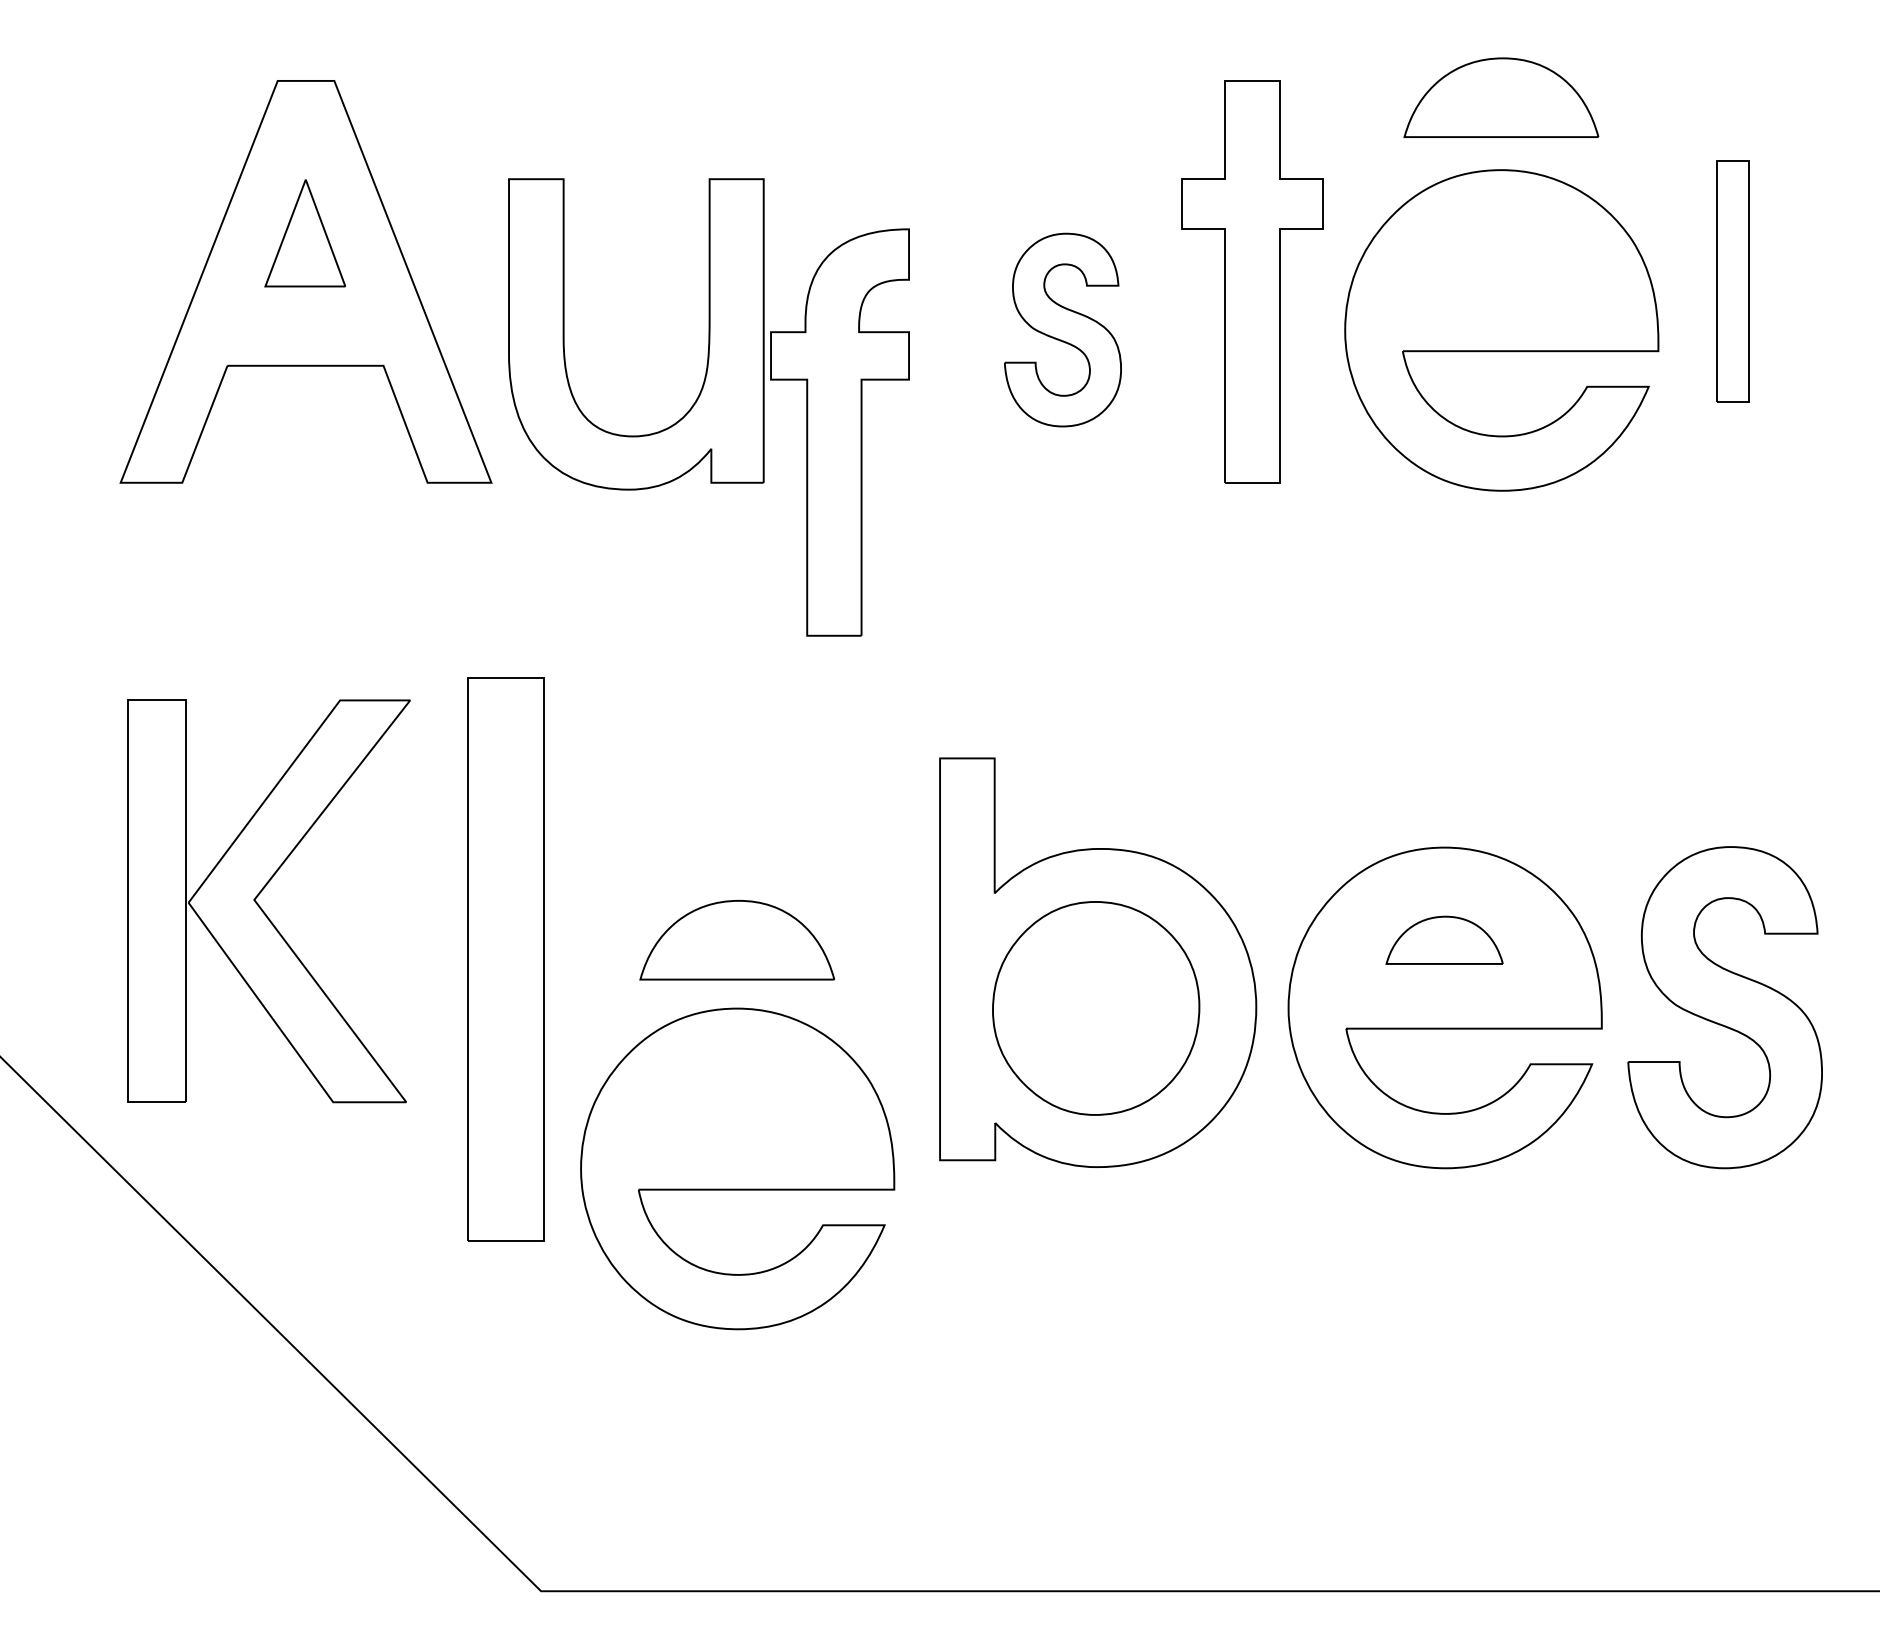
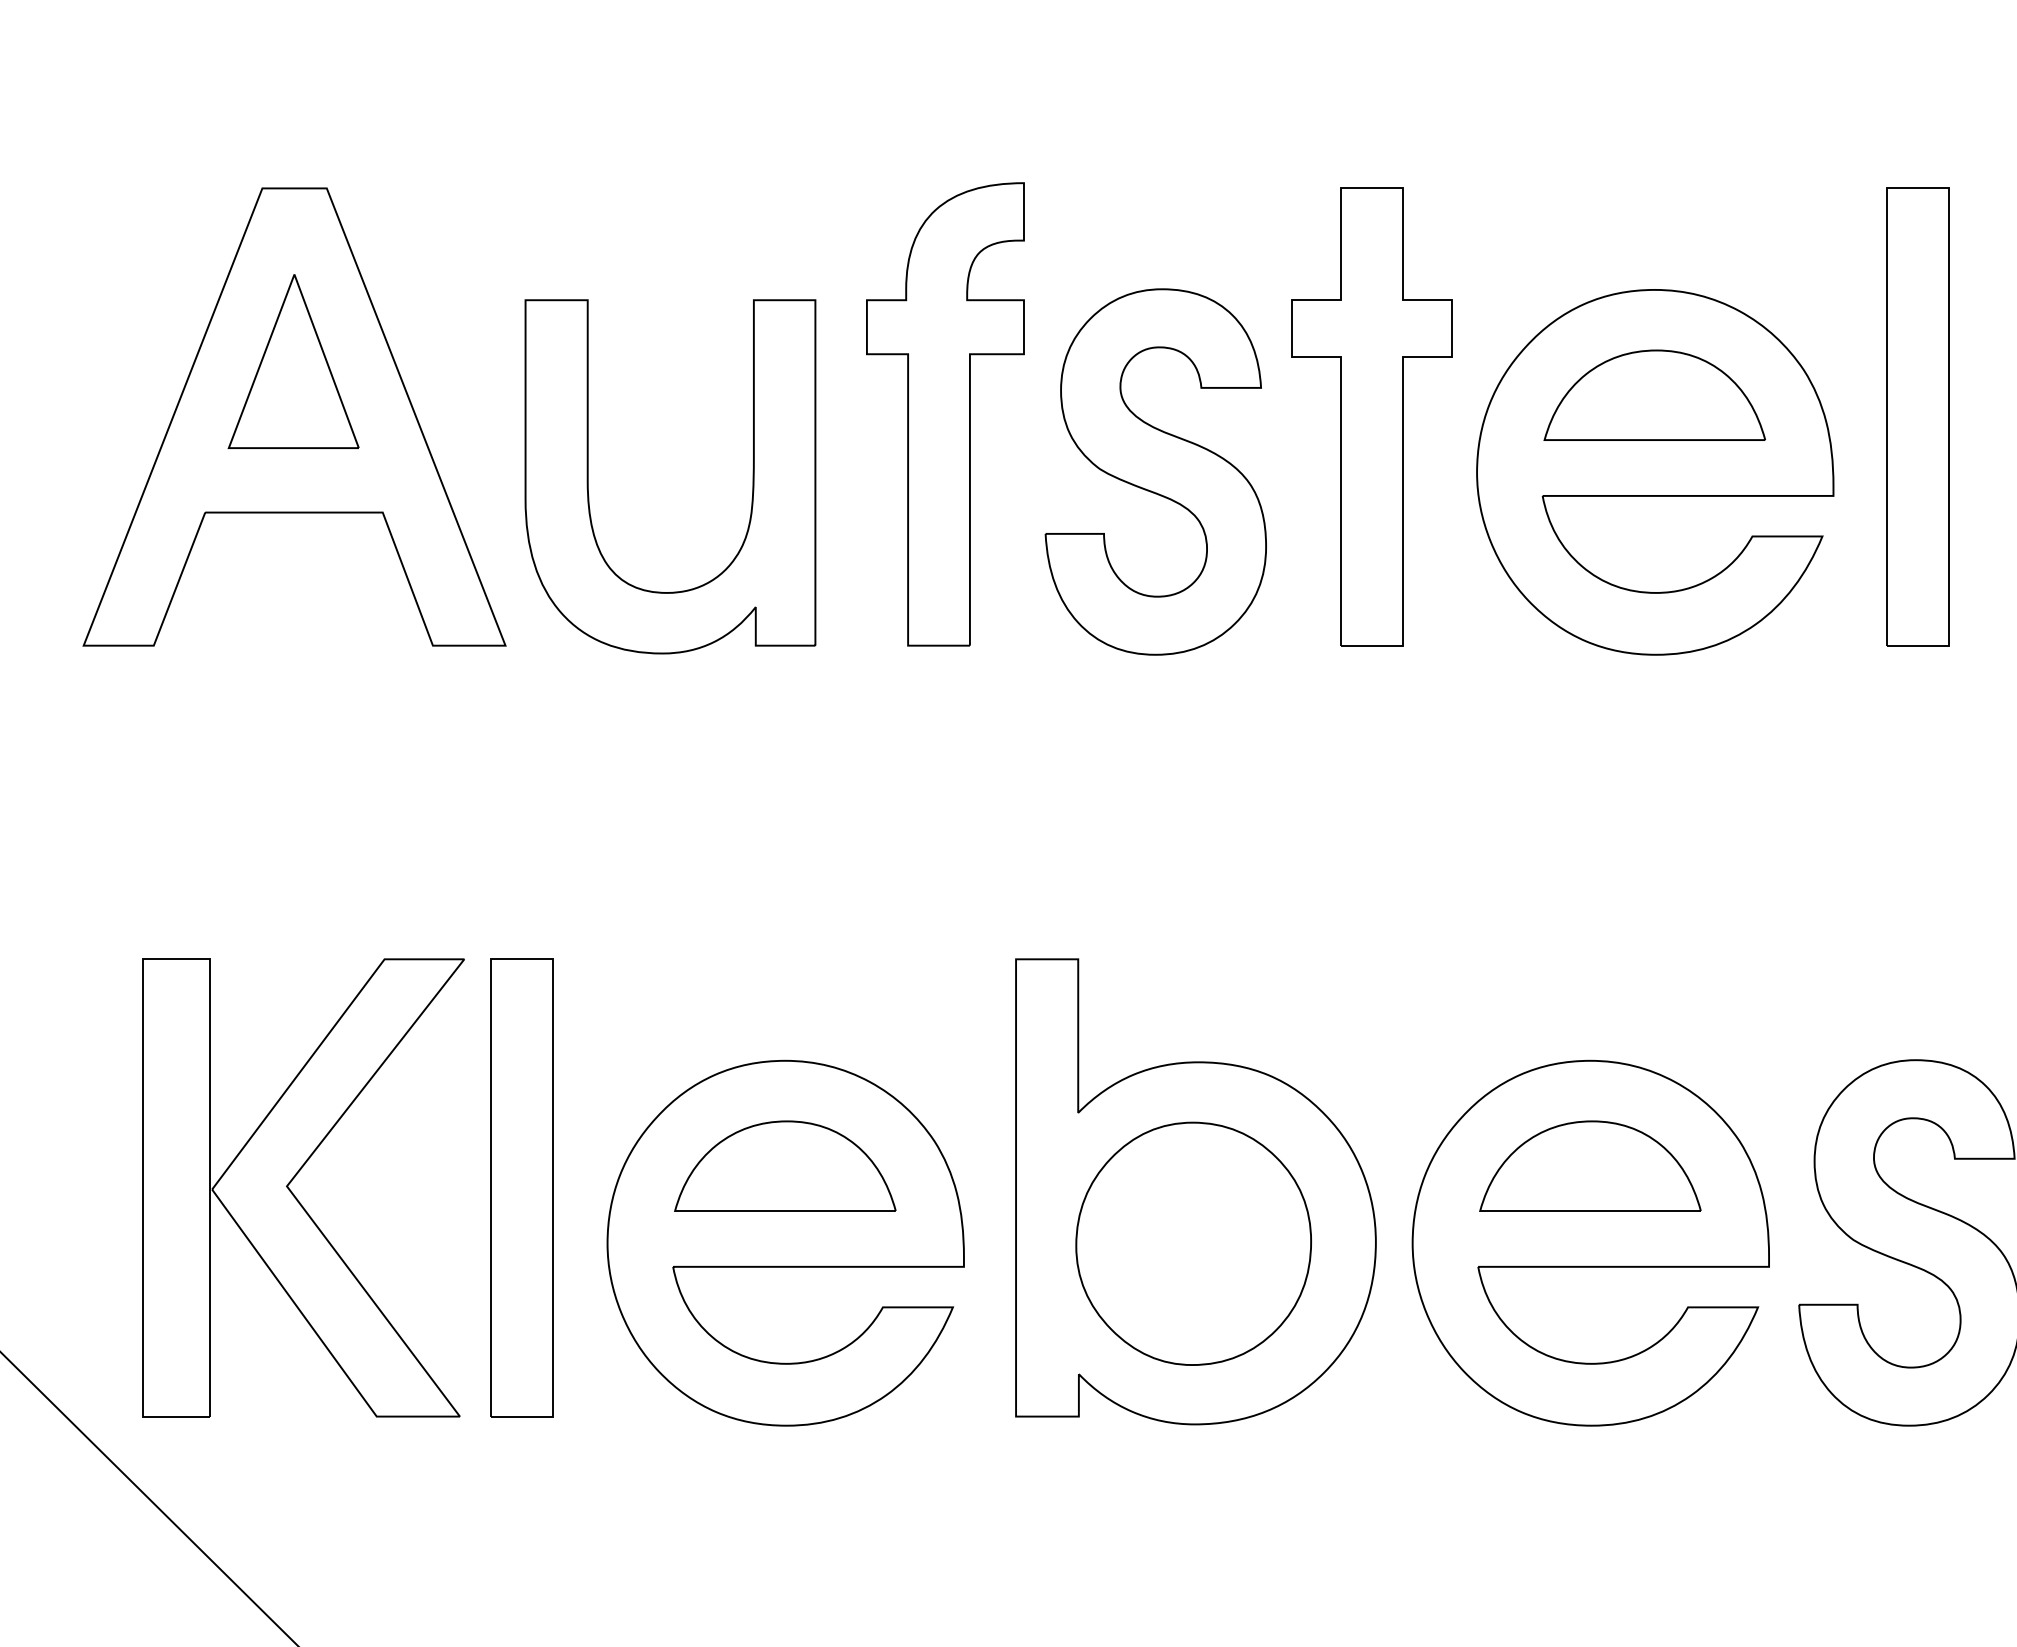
part: (1501, 97) -> (1654, 395), moved
part: (305, 233) -> (293, 362), size x1.43
part: (1732, 281) -> (1917, 416), size x1.67
part: (1062, 329) -> (1155, 471), size x1.67
part: (839, 432) -> (944, 414), moved
part: (261, 907) -> (295, 1194), moved
part: (1444, 940) -> (1590, 1166), size x1.67
part: (505, 958) -> (521, 1186), size x0.71
part: (737, 1168) -> (785, 1242), moved

